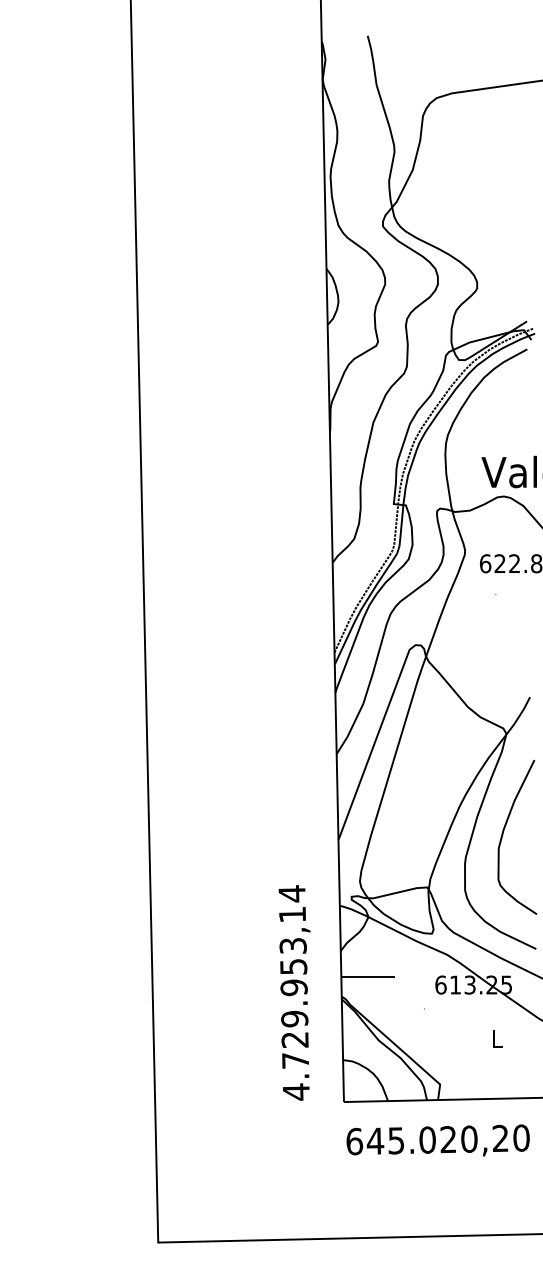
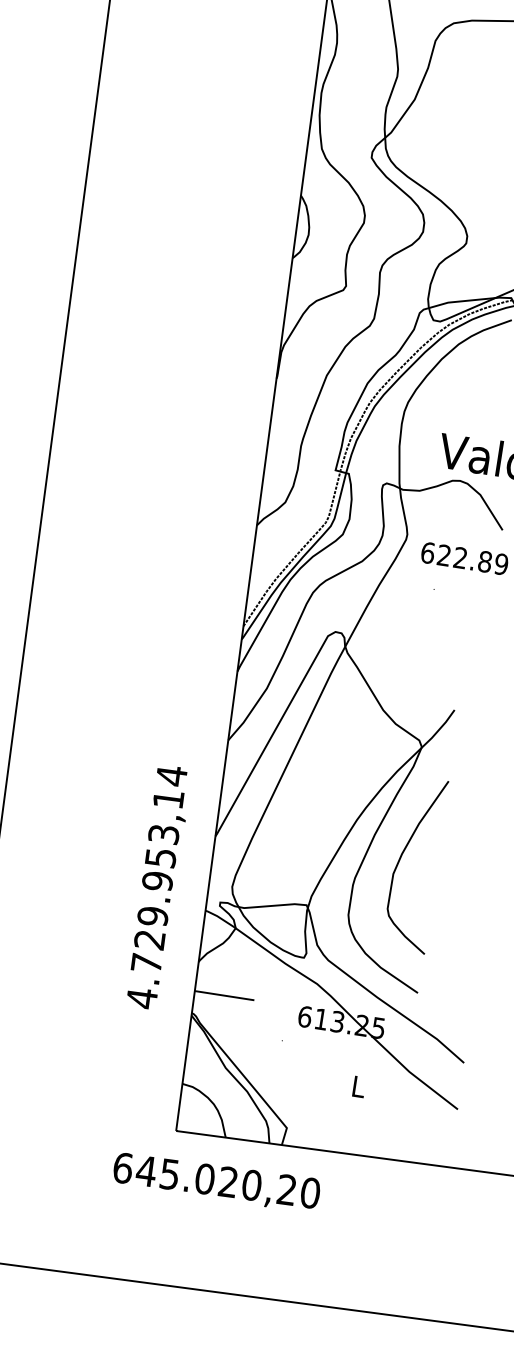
text: (294, 992) -> (157, 886), moved
text: (437, 1140) -> (216, 1181), moved

